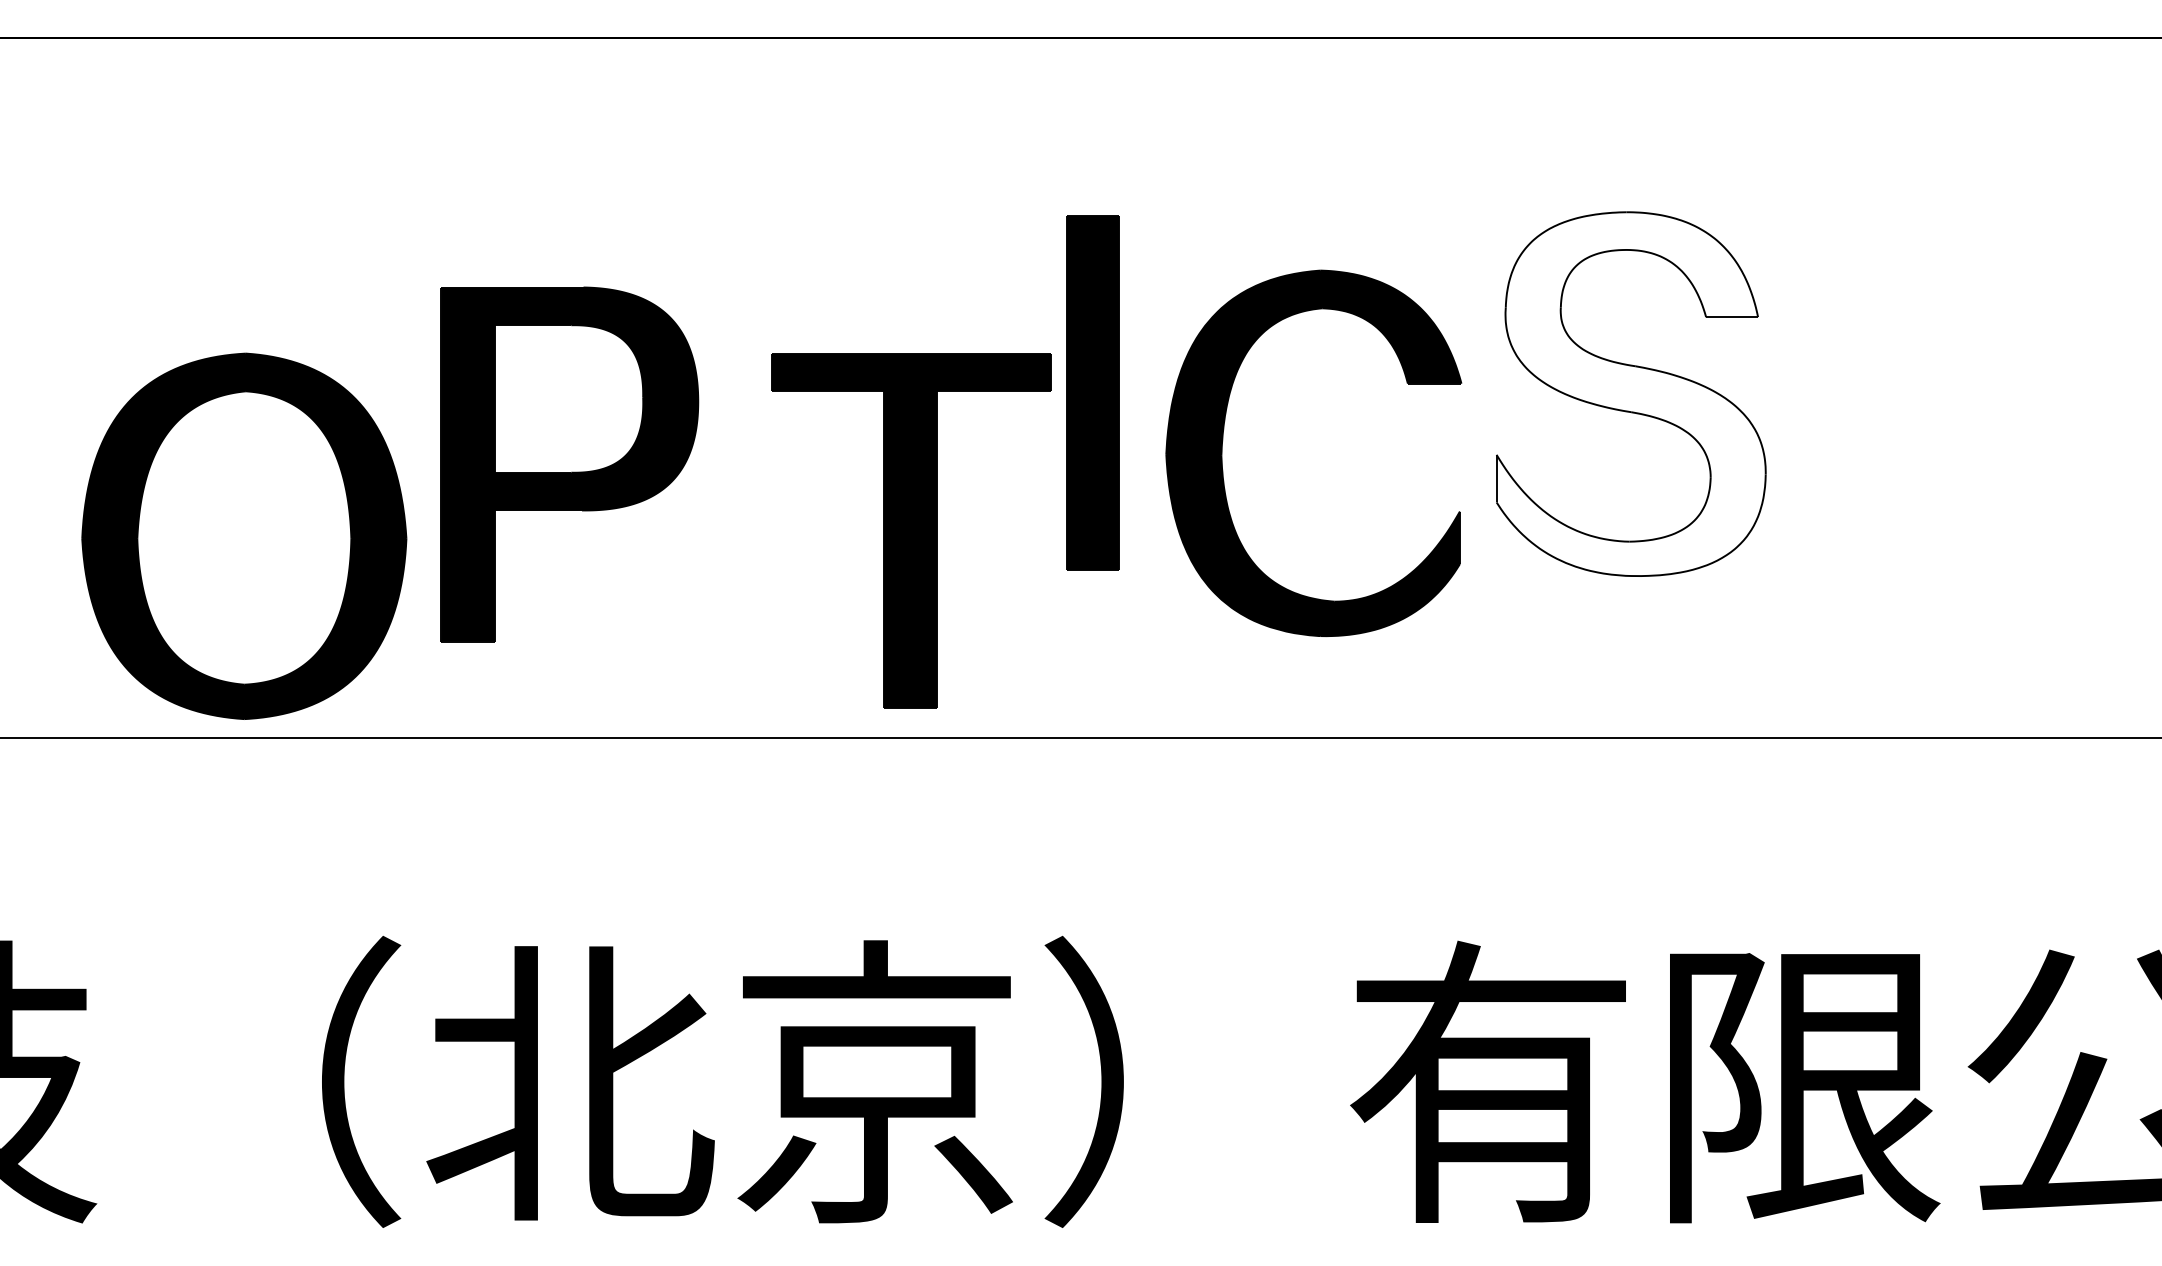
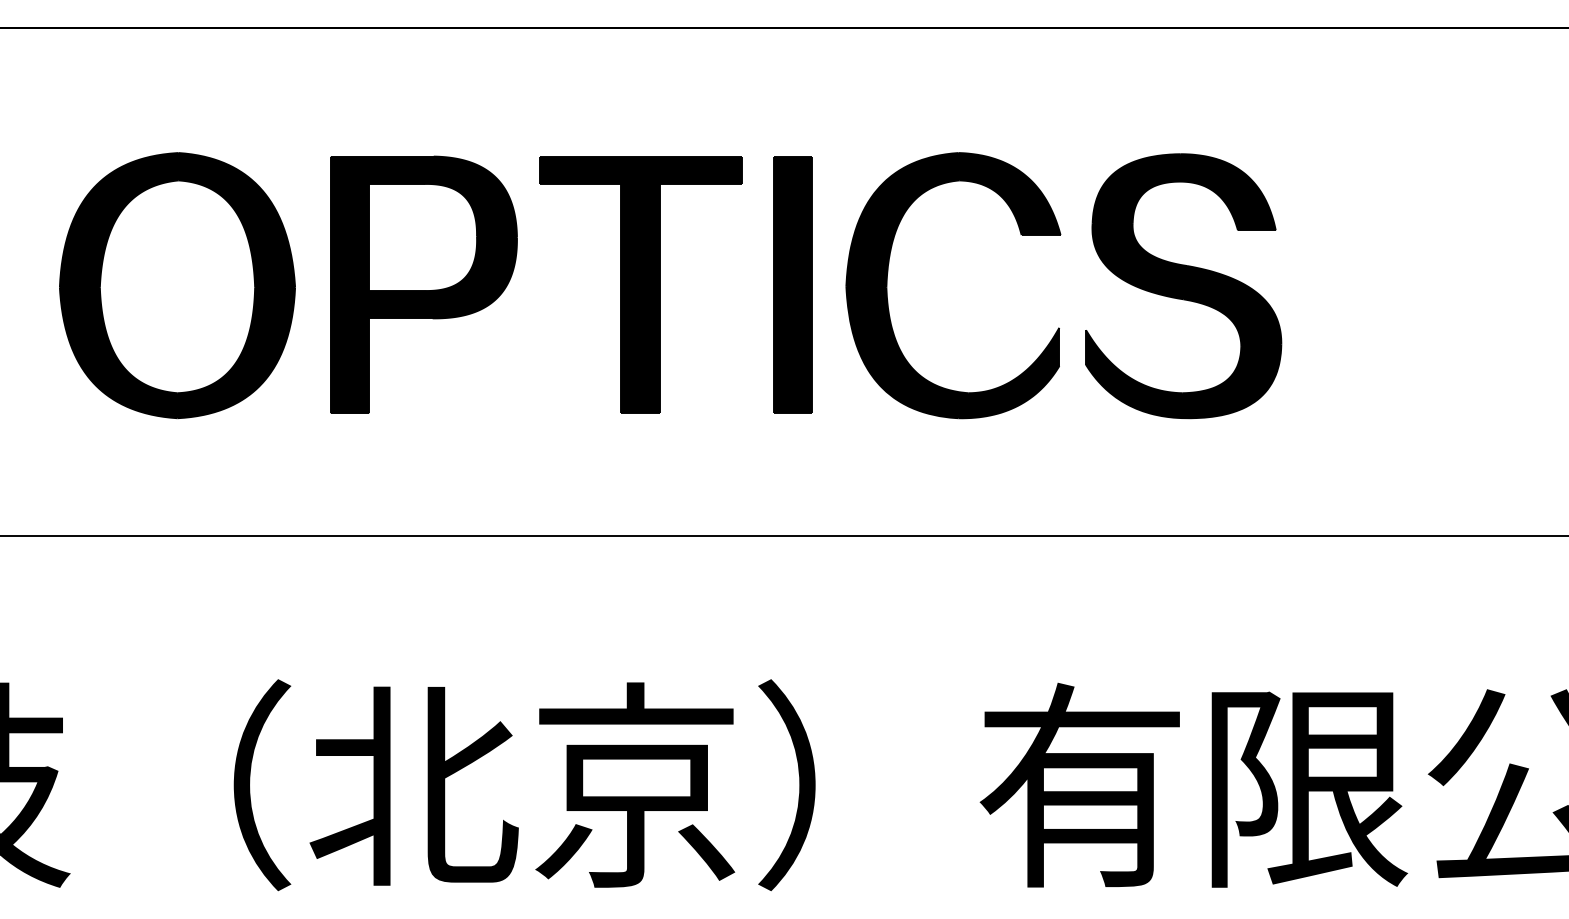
fill: (1630, 394) -> (1183, 286), added
part: (1223, 440) -> (887, 276), moved
part: (569, 464) -> (423, 285), moved
part: (911, 530) -> (641, 285), moved
part: (244, 535) -> (177, 285), moved

